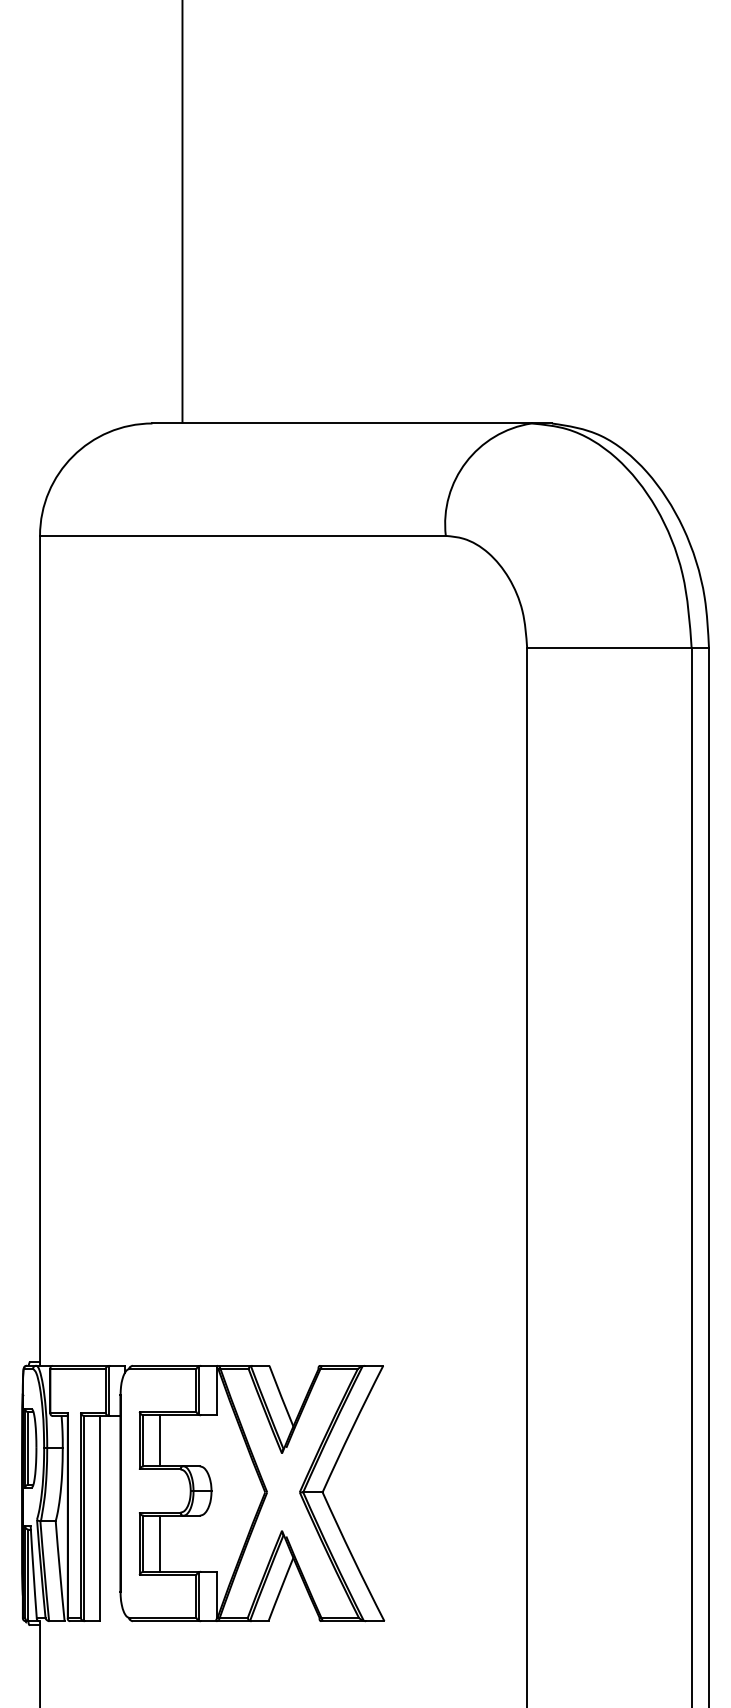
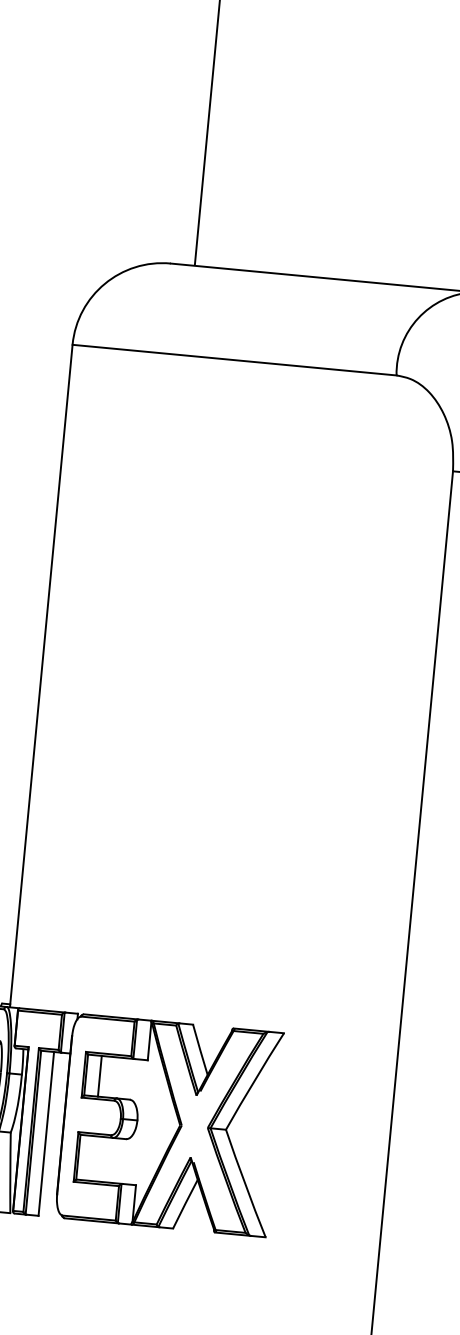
line: (159, 1543) -> (91, 1158), removed

